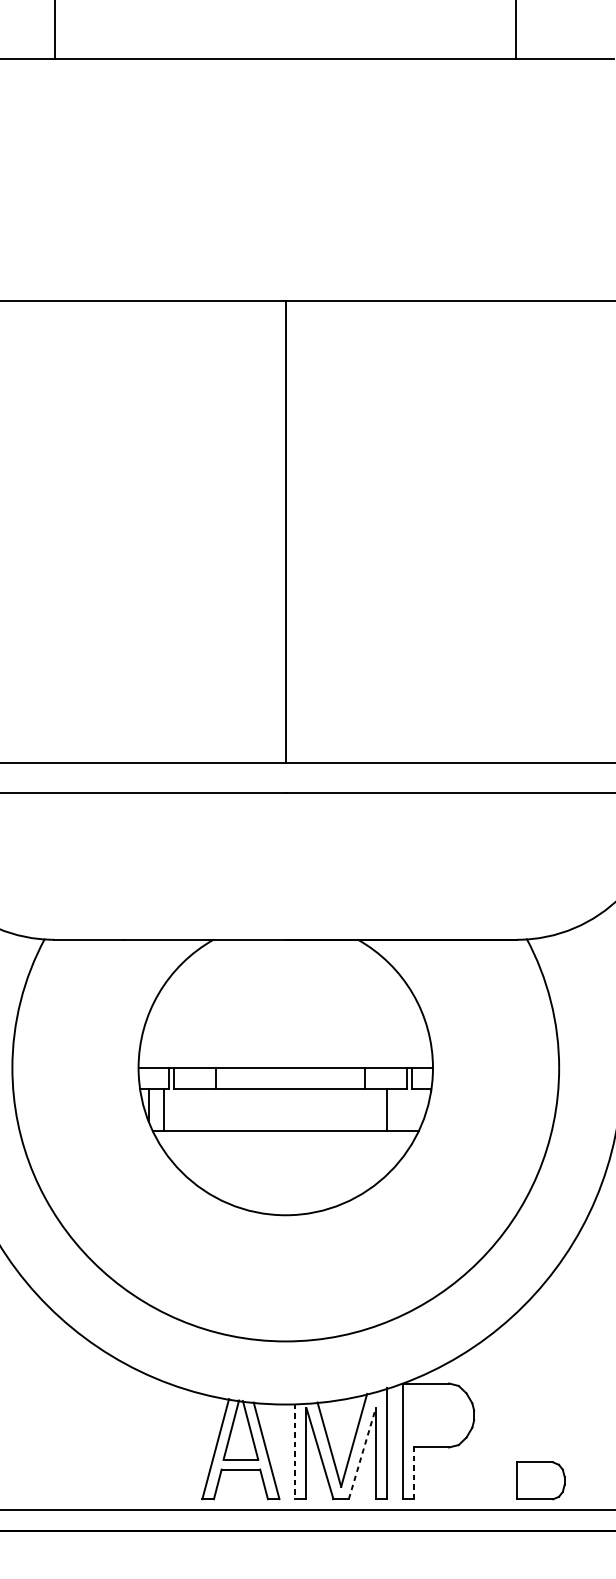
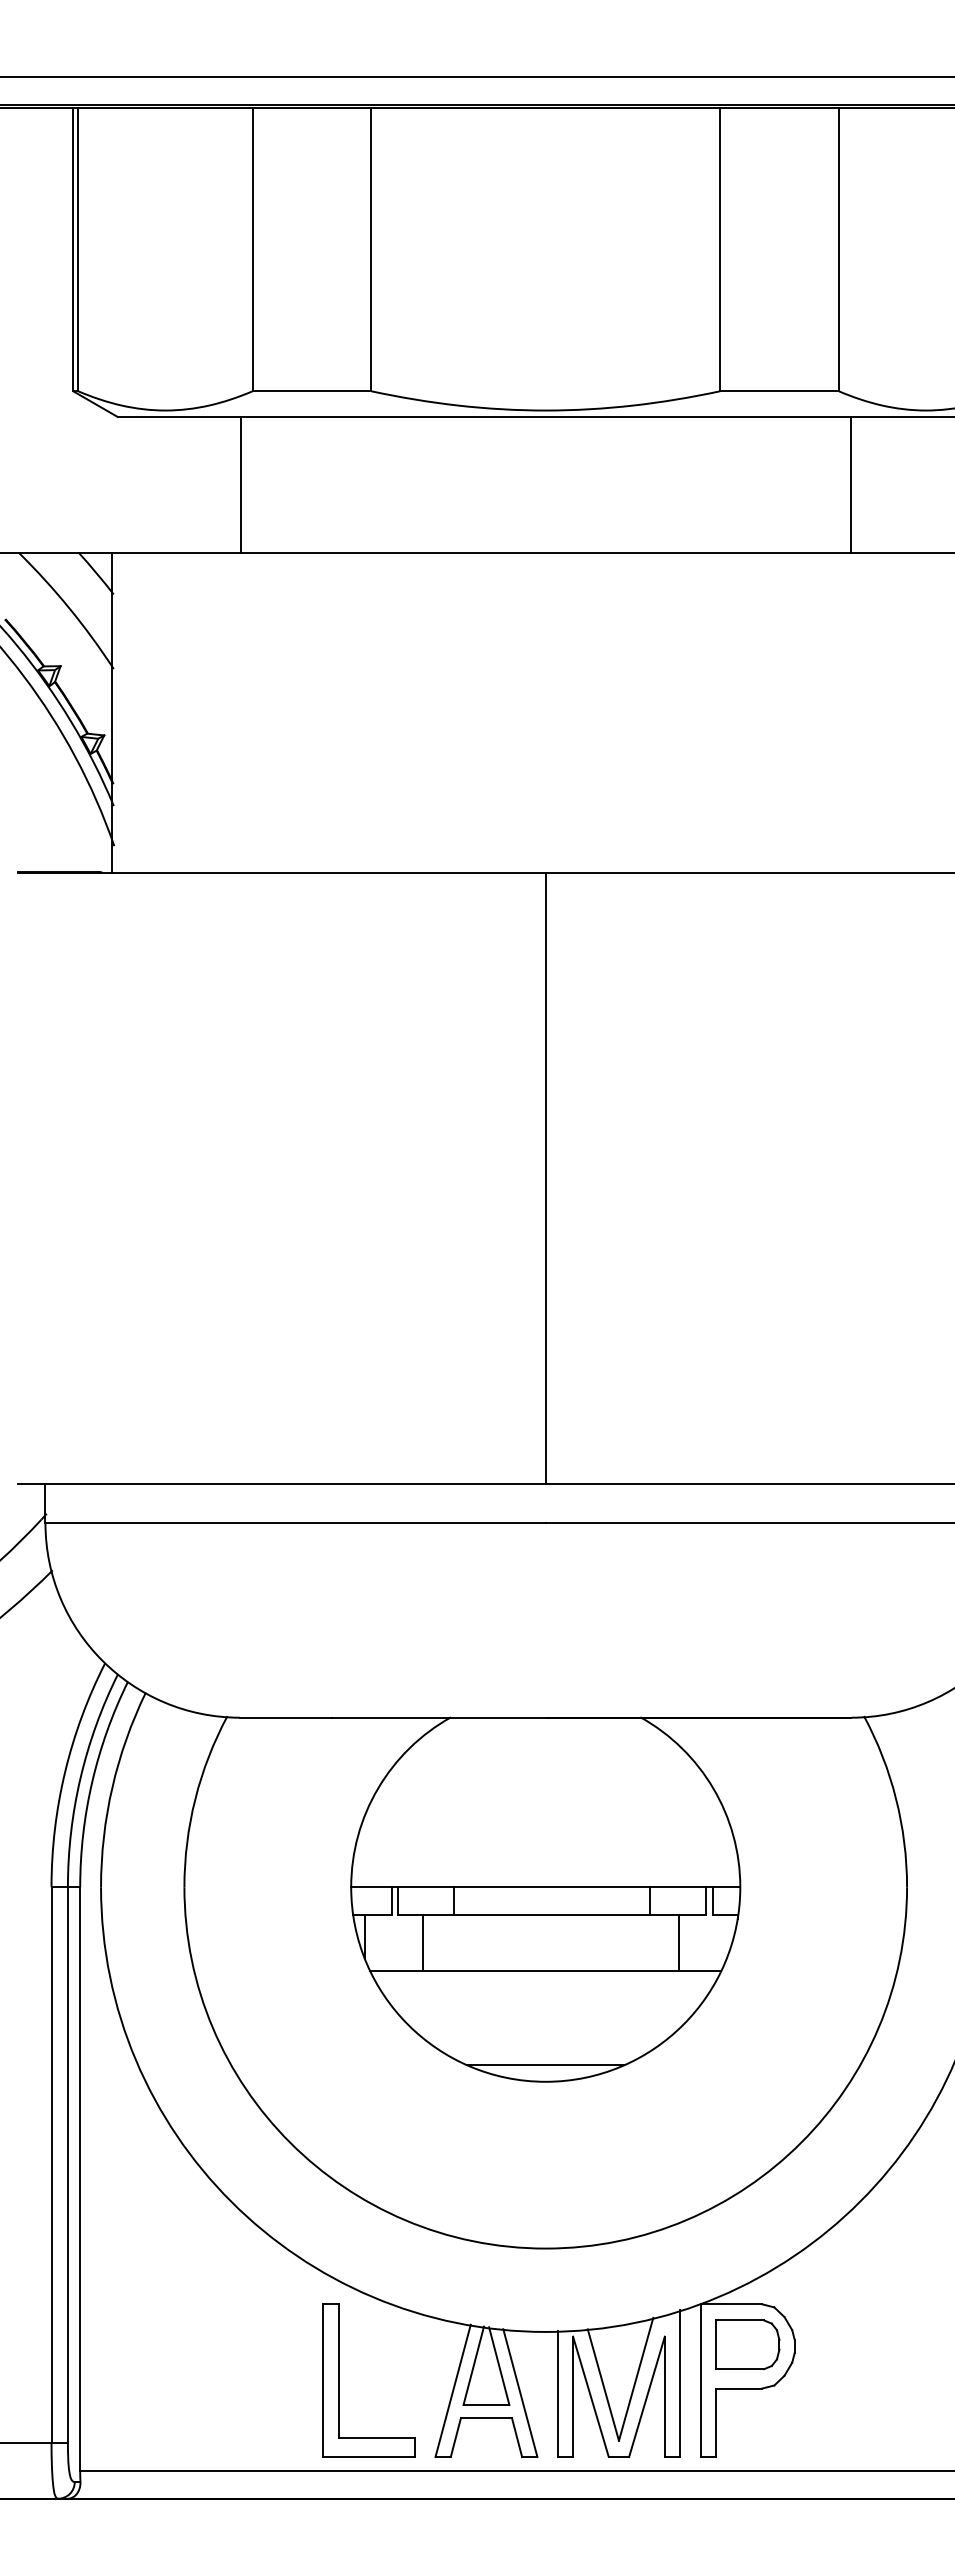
line: (163, 1109) -> (423, 1942), moved
line: (285, 1202) -> (545, 2065), added
part: (129, 1441) -> (339, 2380), added
line: (294, 1451) -> (557, 2394), dashed -> solid
line: (362, 1453) -> (646, 2396), dashed -> solid
line: (414, 1473) -> (715, 2422), dashed -> solid
part: (540, 1480) -> (747, 2344), moved

